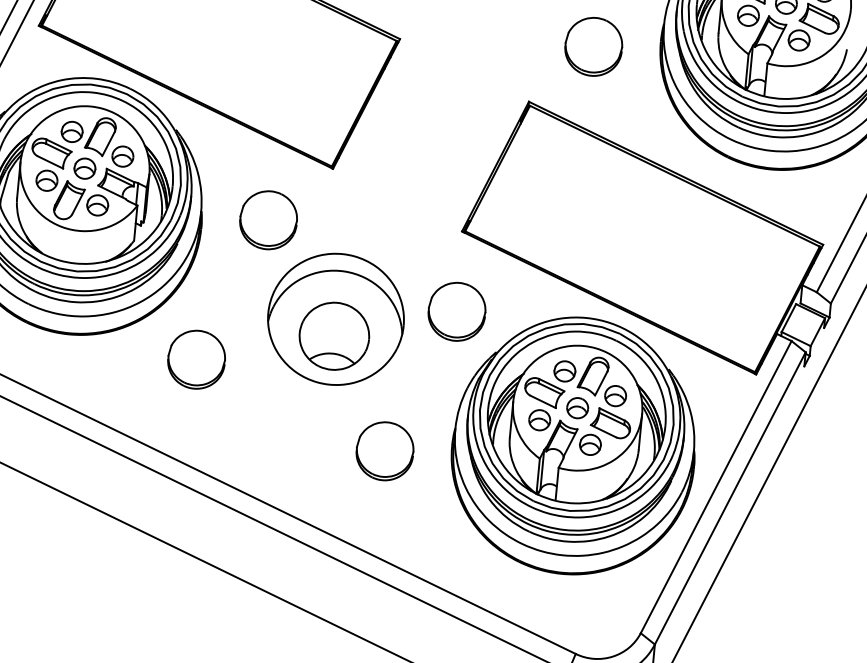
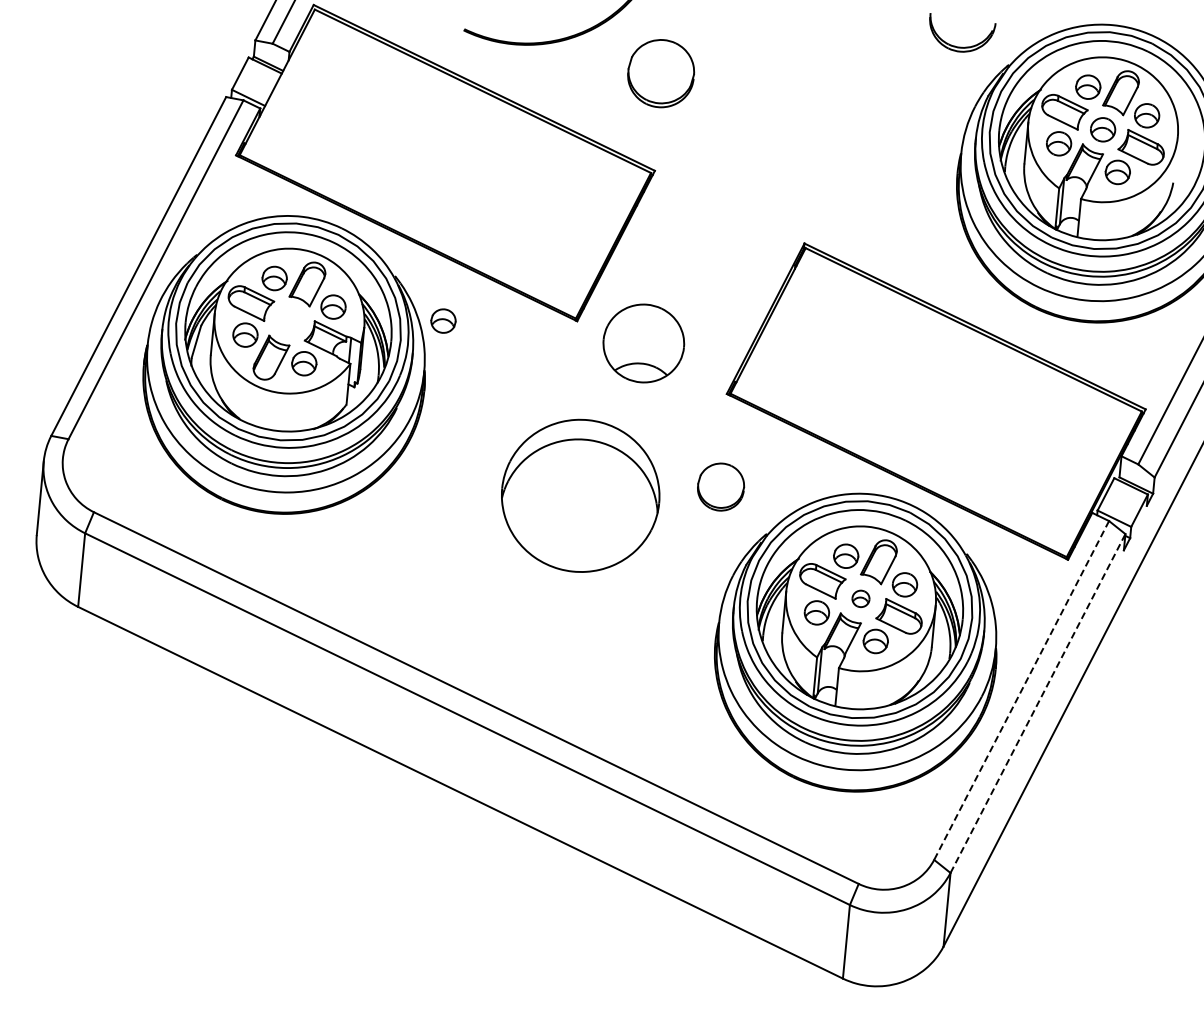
part: (593, 46) -> (879, 179), removed
part: (84, 168) -> (443, 320), moved
part: (268, 219) -> (502, 380), removed
part: (456, 311) -> (720, 486), size x0.7
part: (334, 336) -> (643, 343), moved
part: (196, 359) -> (418, 542), removed
part: (577, 407) -> (860, 598), size x0.7
part: (384, 450) -> (637, 648), removed
line: (716, 487) -> (1021, 690), solid -> dashed
line: (729, 498) -> (1037, 703), solid -> dashed

